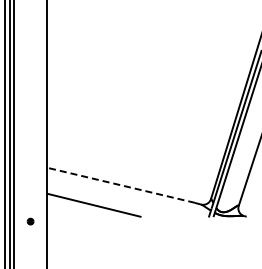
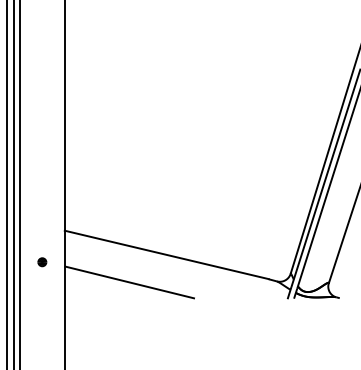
line: (120, 185) -> (166, 255), dashed -> solid
part: (30, 221) -> (42, 262), moved

